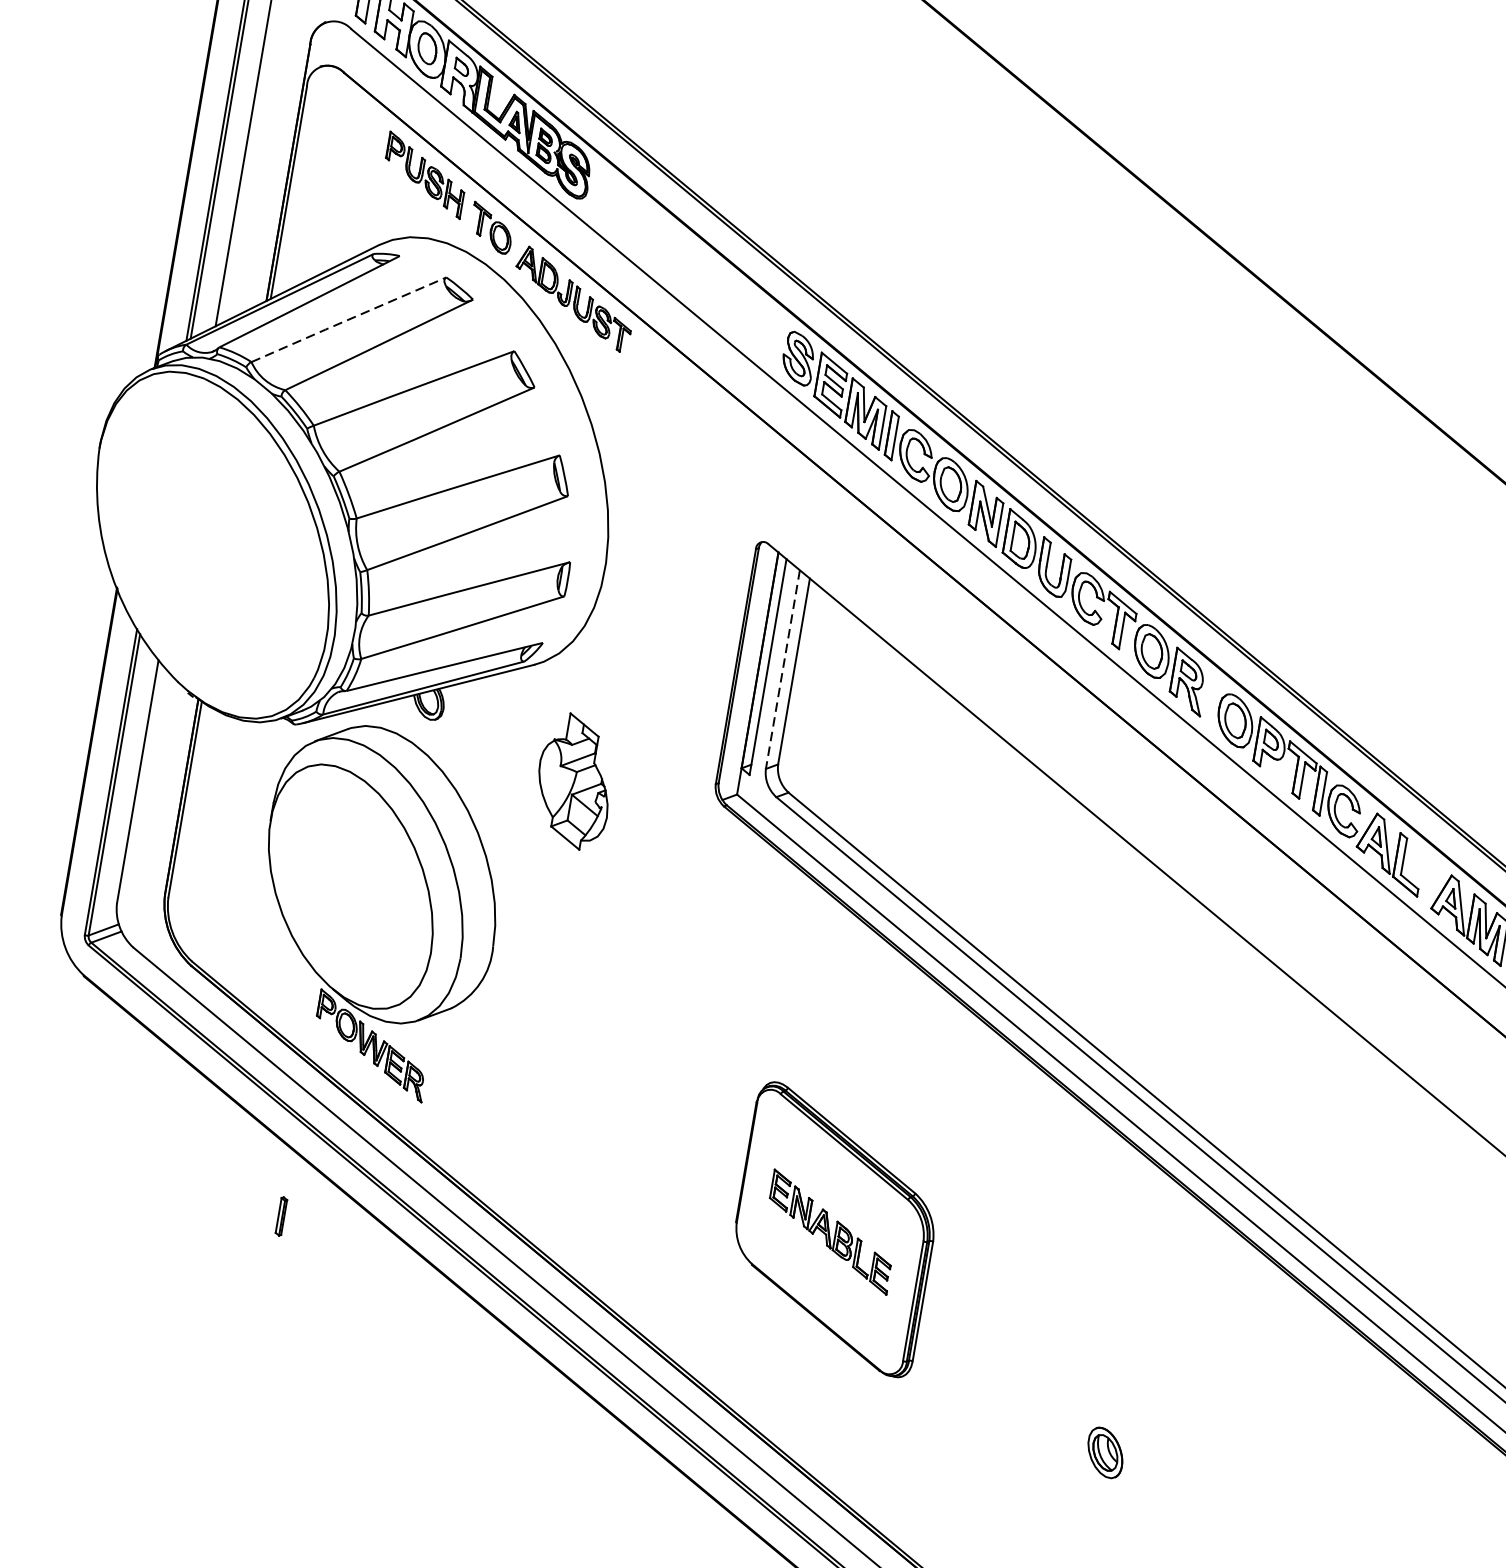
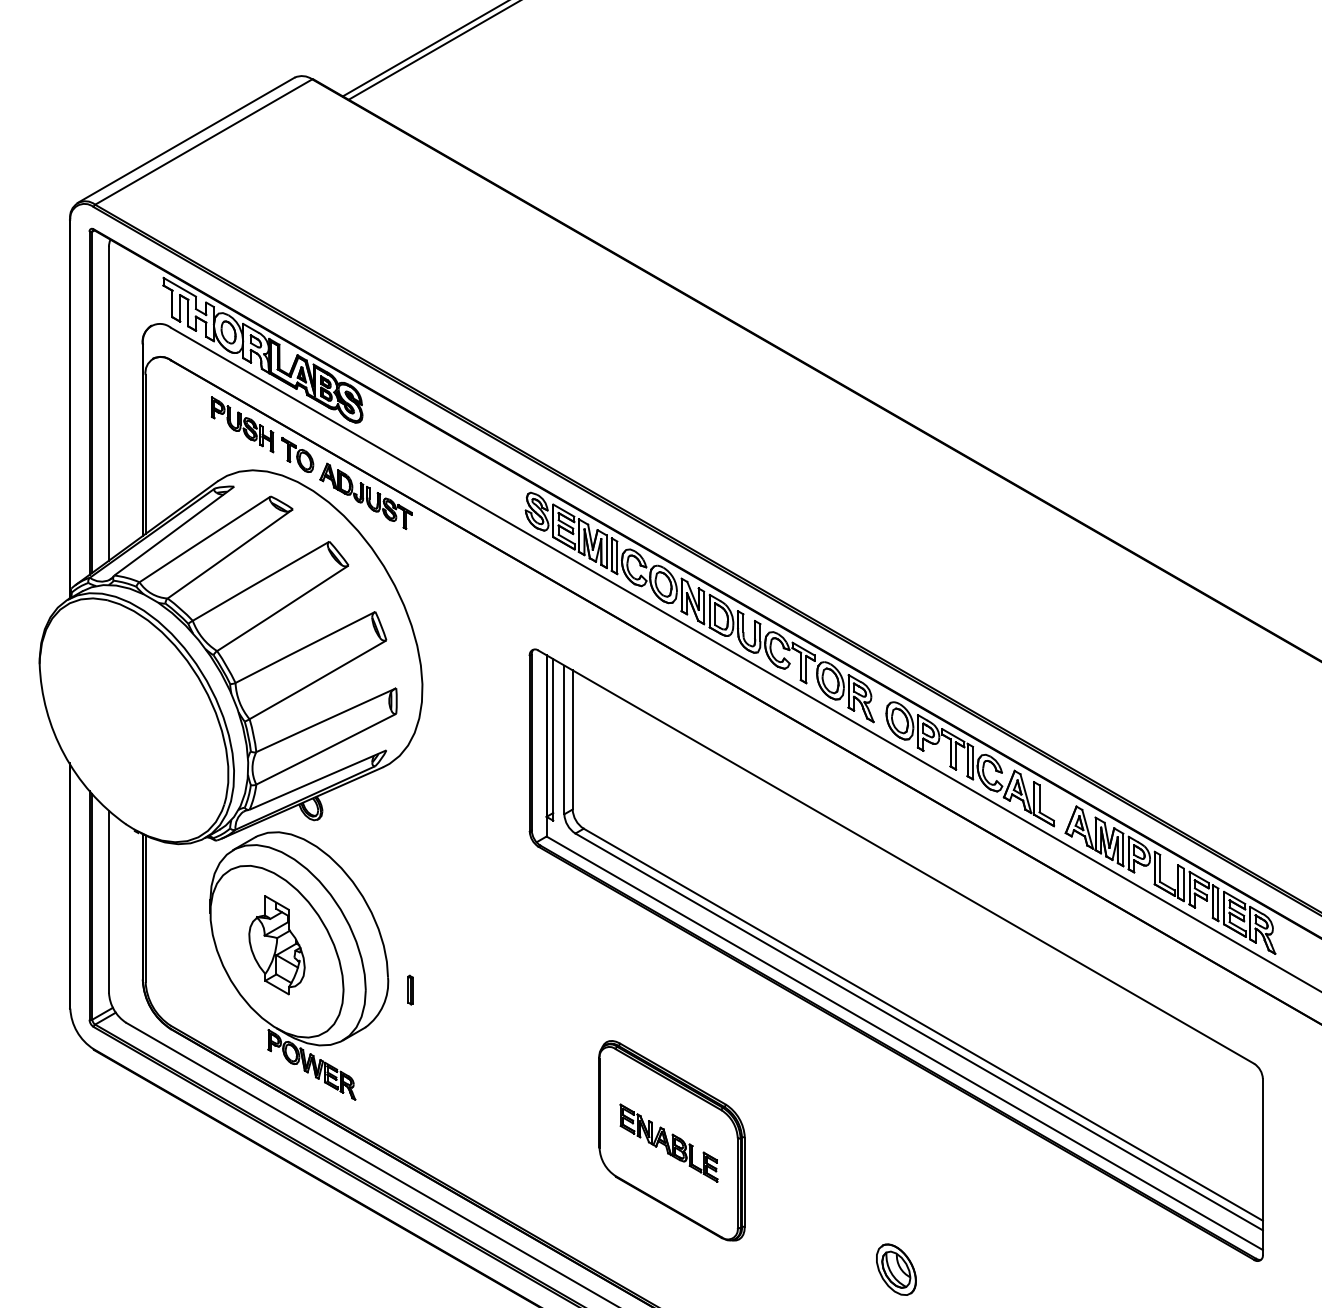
line: (349, 320) -> (205, 539), dashed -> solid
line: (782, 670) -> (564, 740), dashed -> solid
part: (574, 781) -> (276, 945), moved
part: (281, 1215) -> (410, 989), moved
part: (1105, 1452) -> (896, 1269), size x1.43

